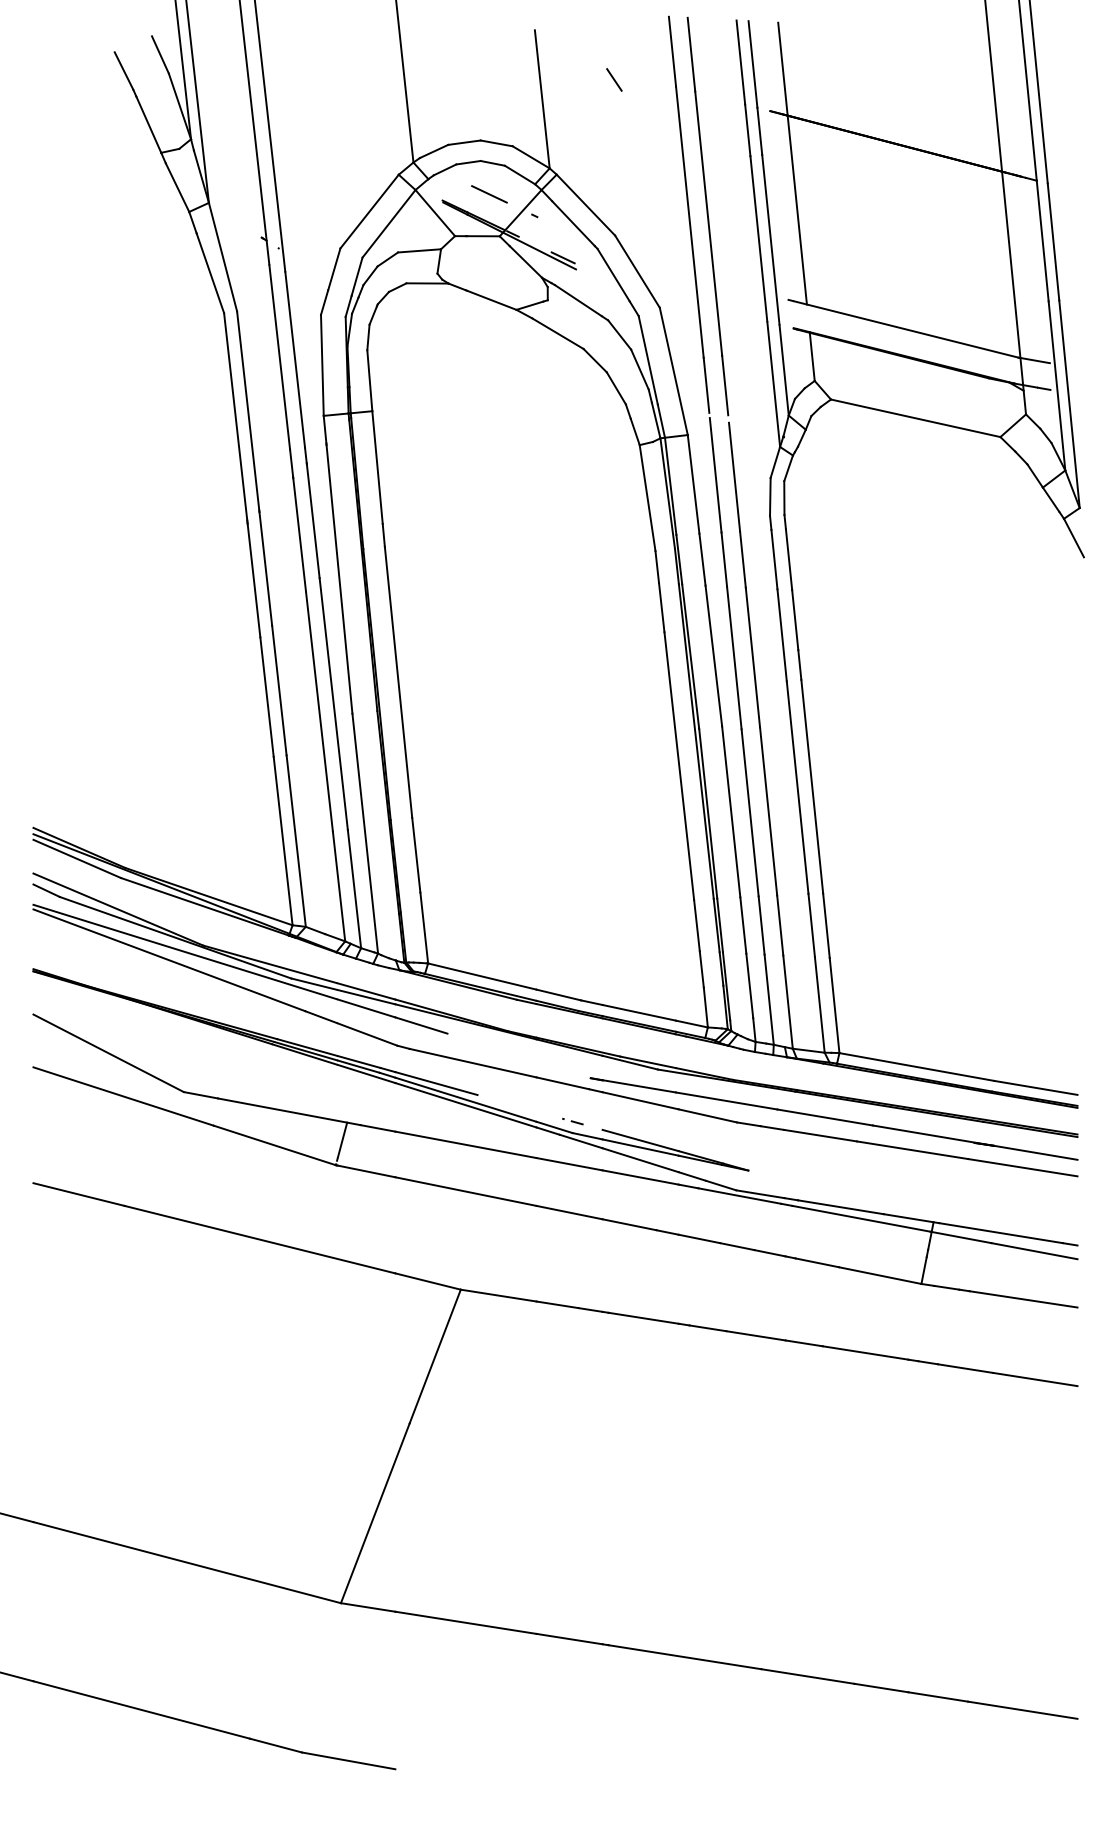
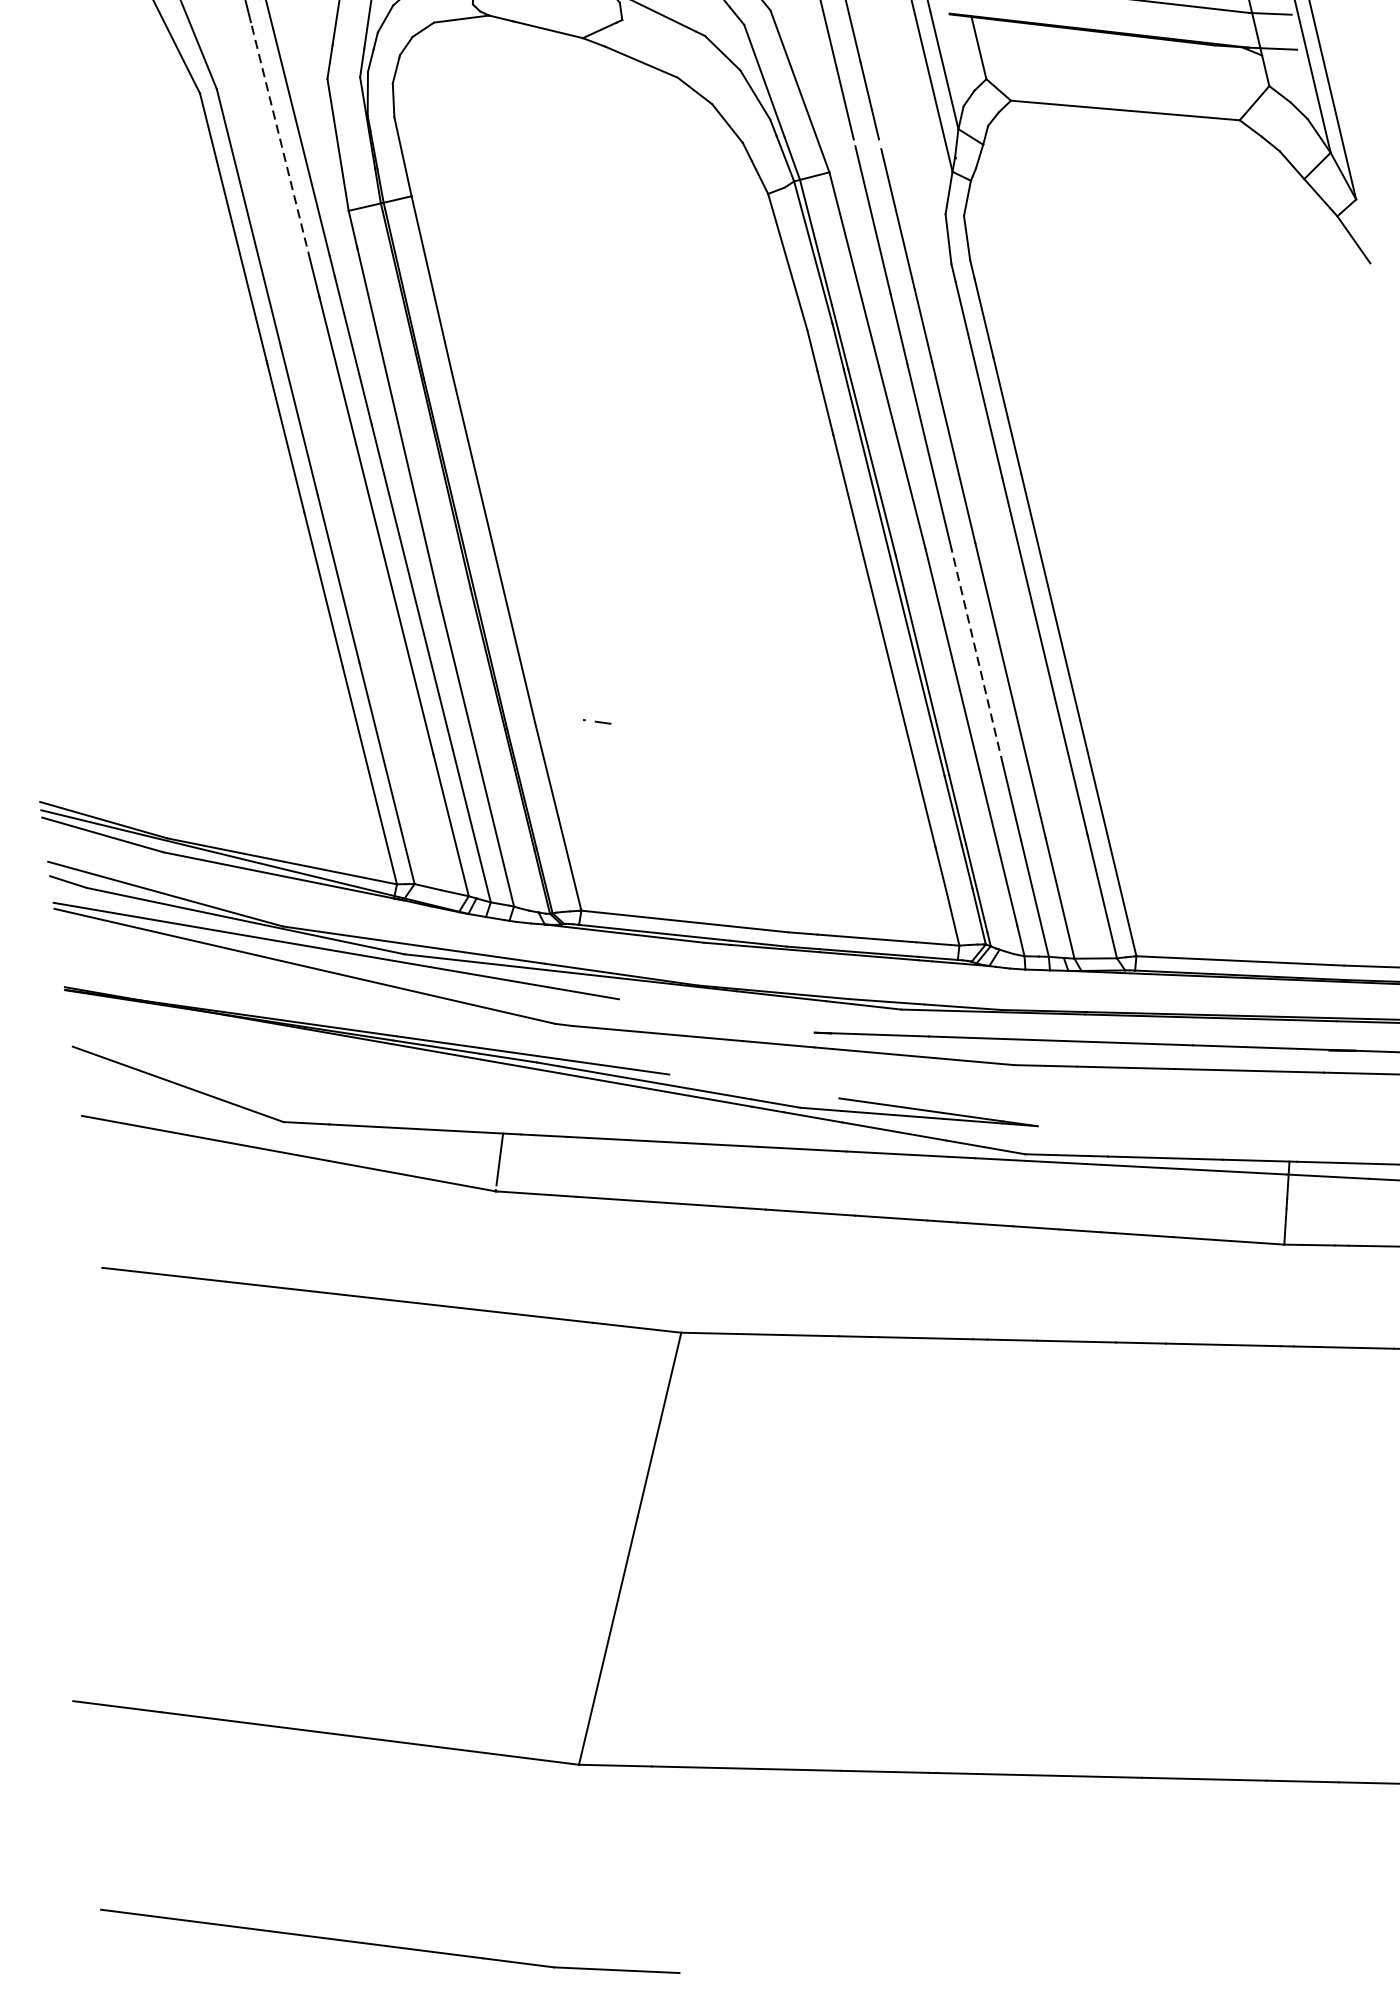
line: (279, 357) -> (280, 142), solid -> dashed
line: (750, 812) -> (977, 656), solid -> dashed
part: (572, 1121) -> (596, 721), moved

